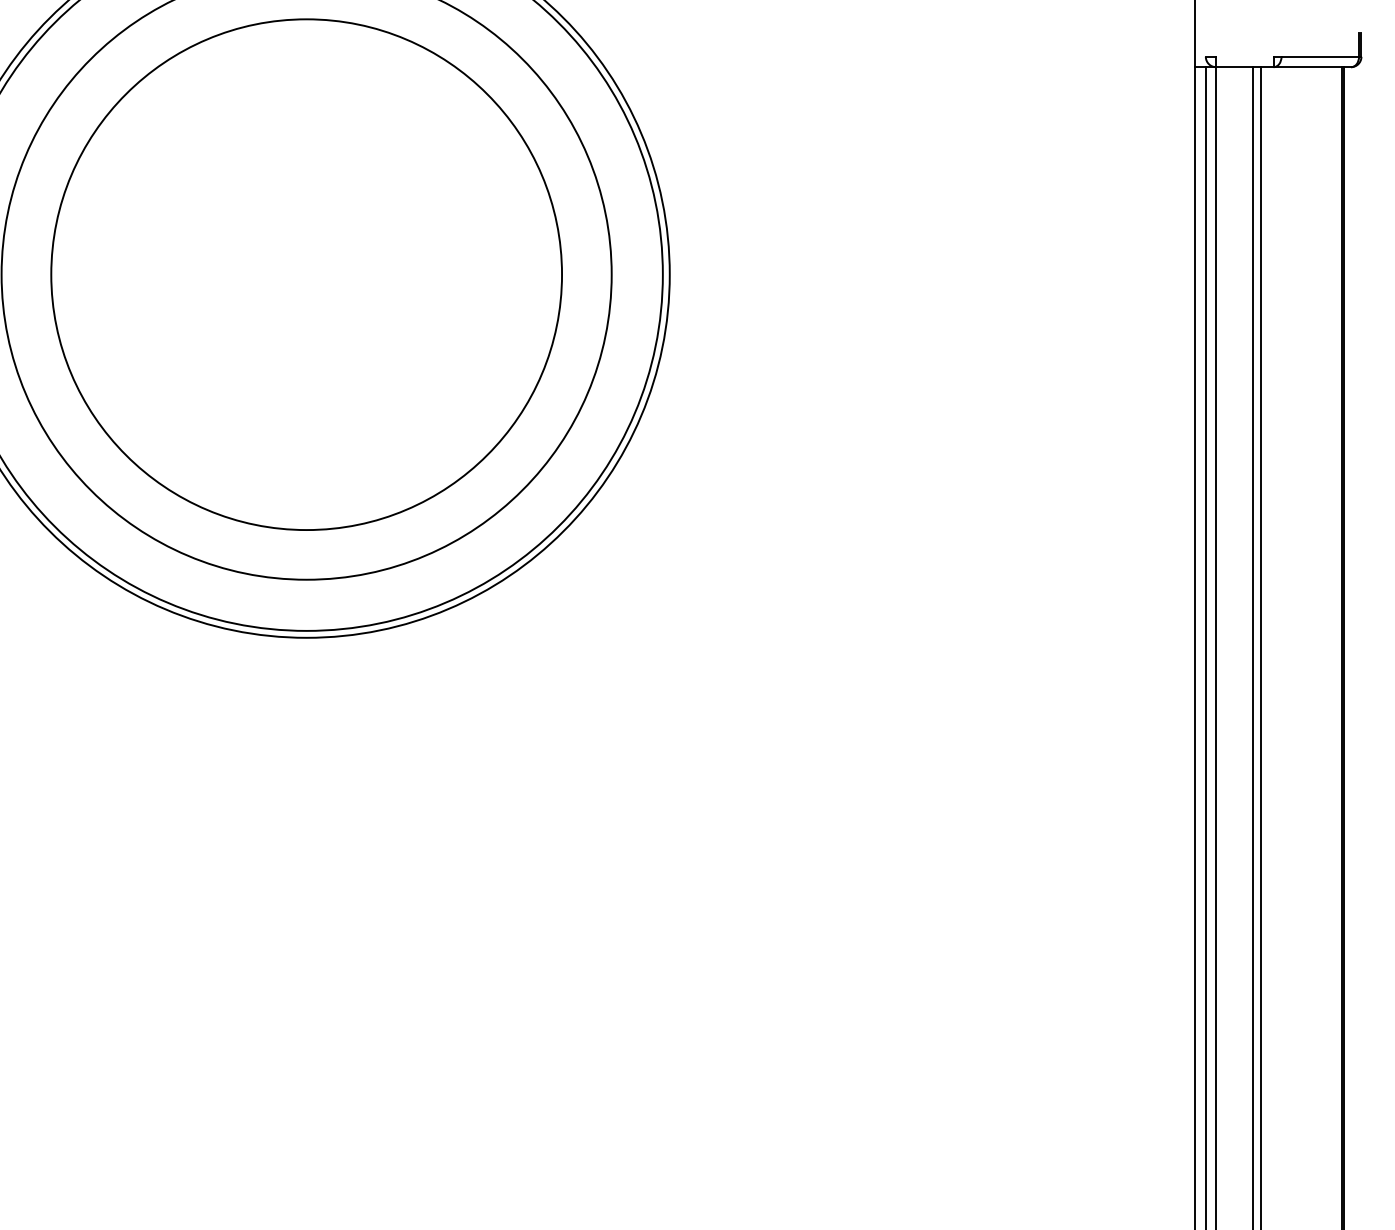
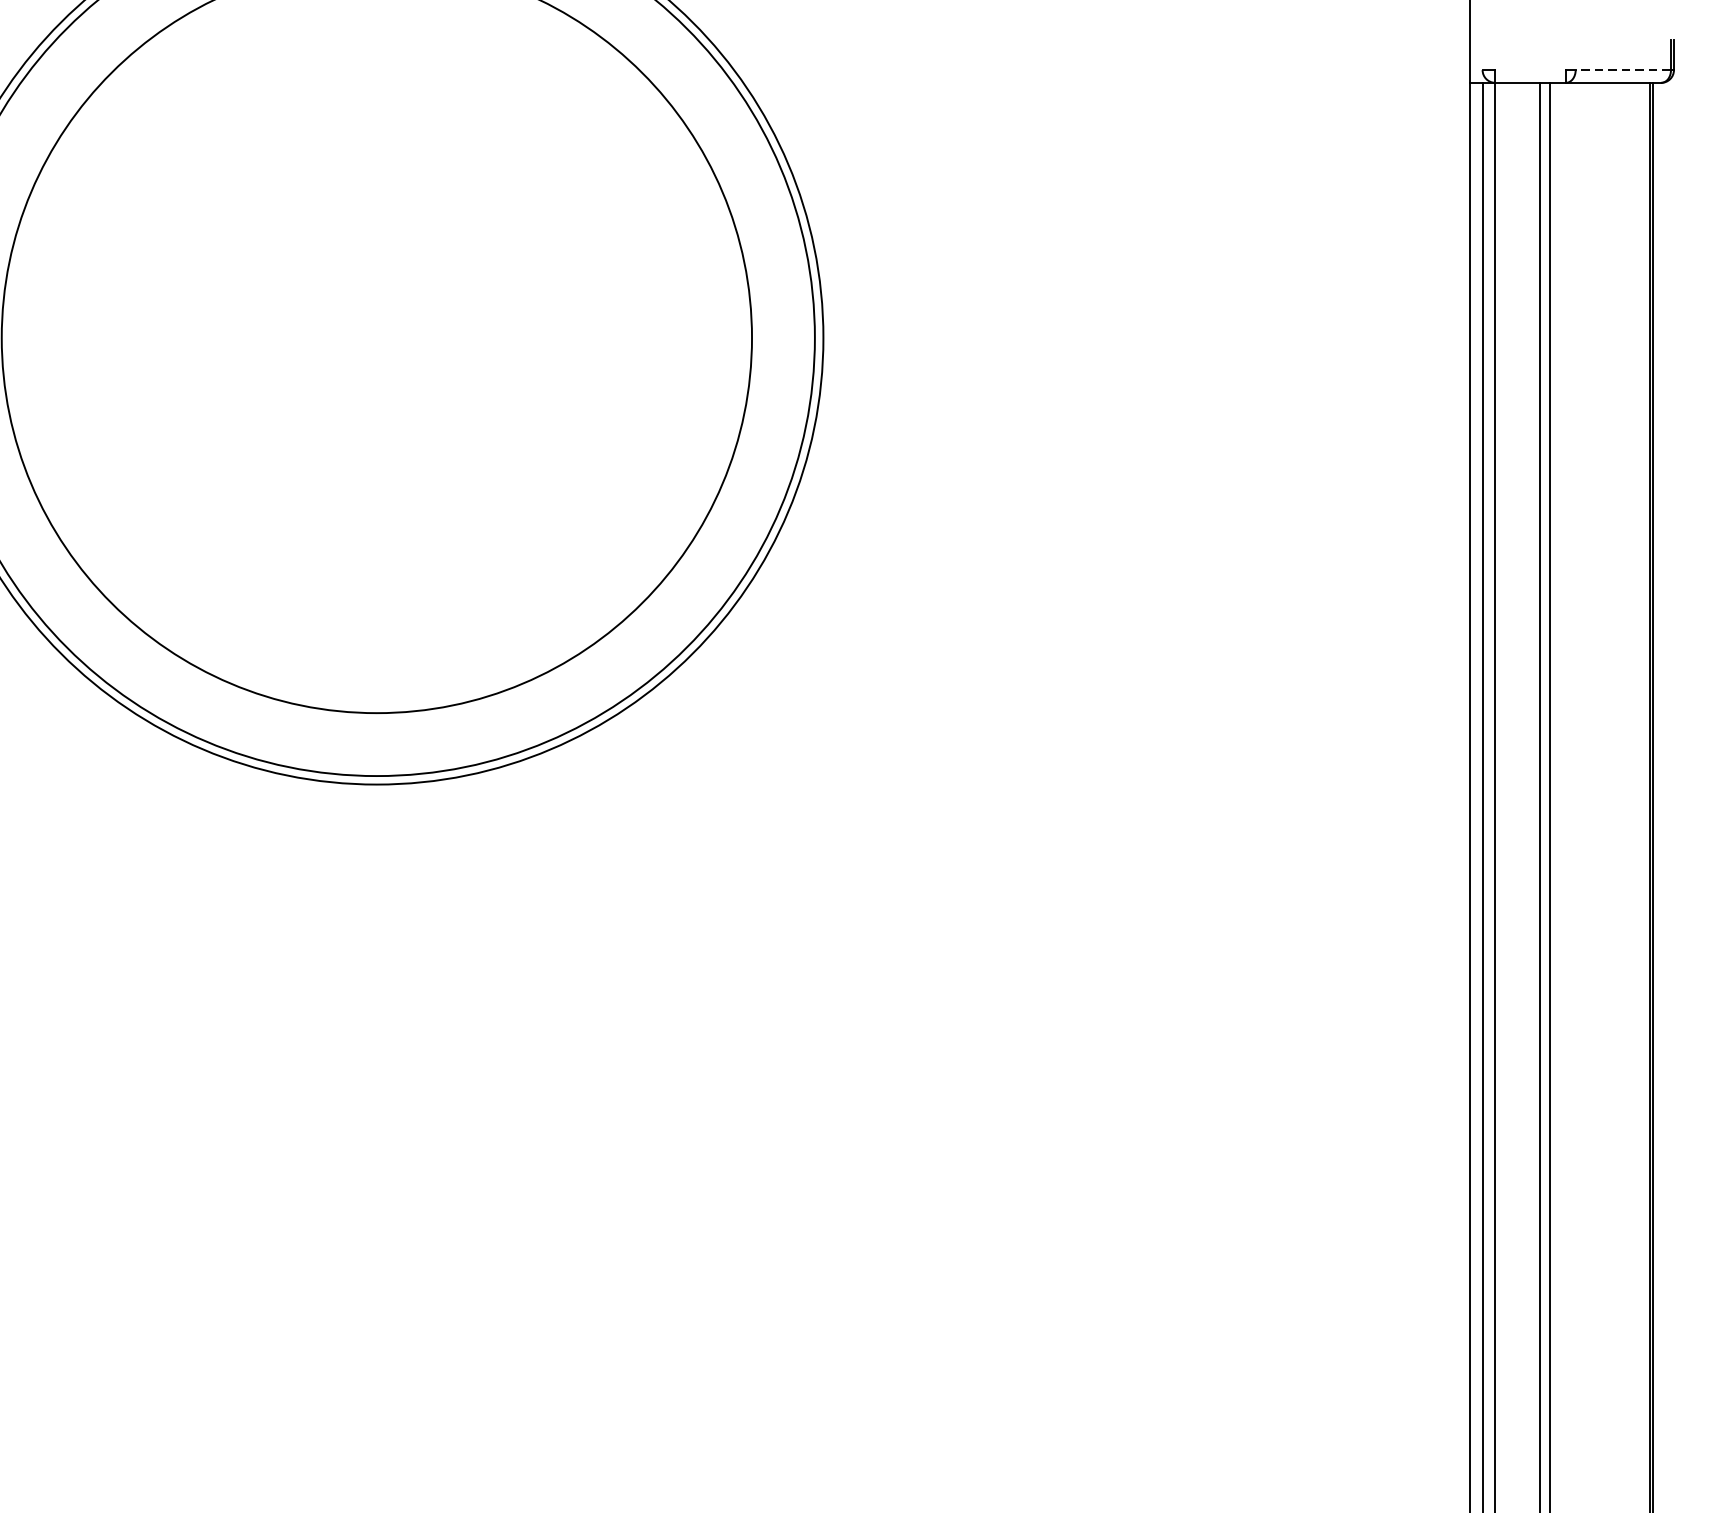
line: (1320, 56) -> (1623, 69), solid -> dashed
circle: (306, 274) -> (376, 337), removed

